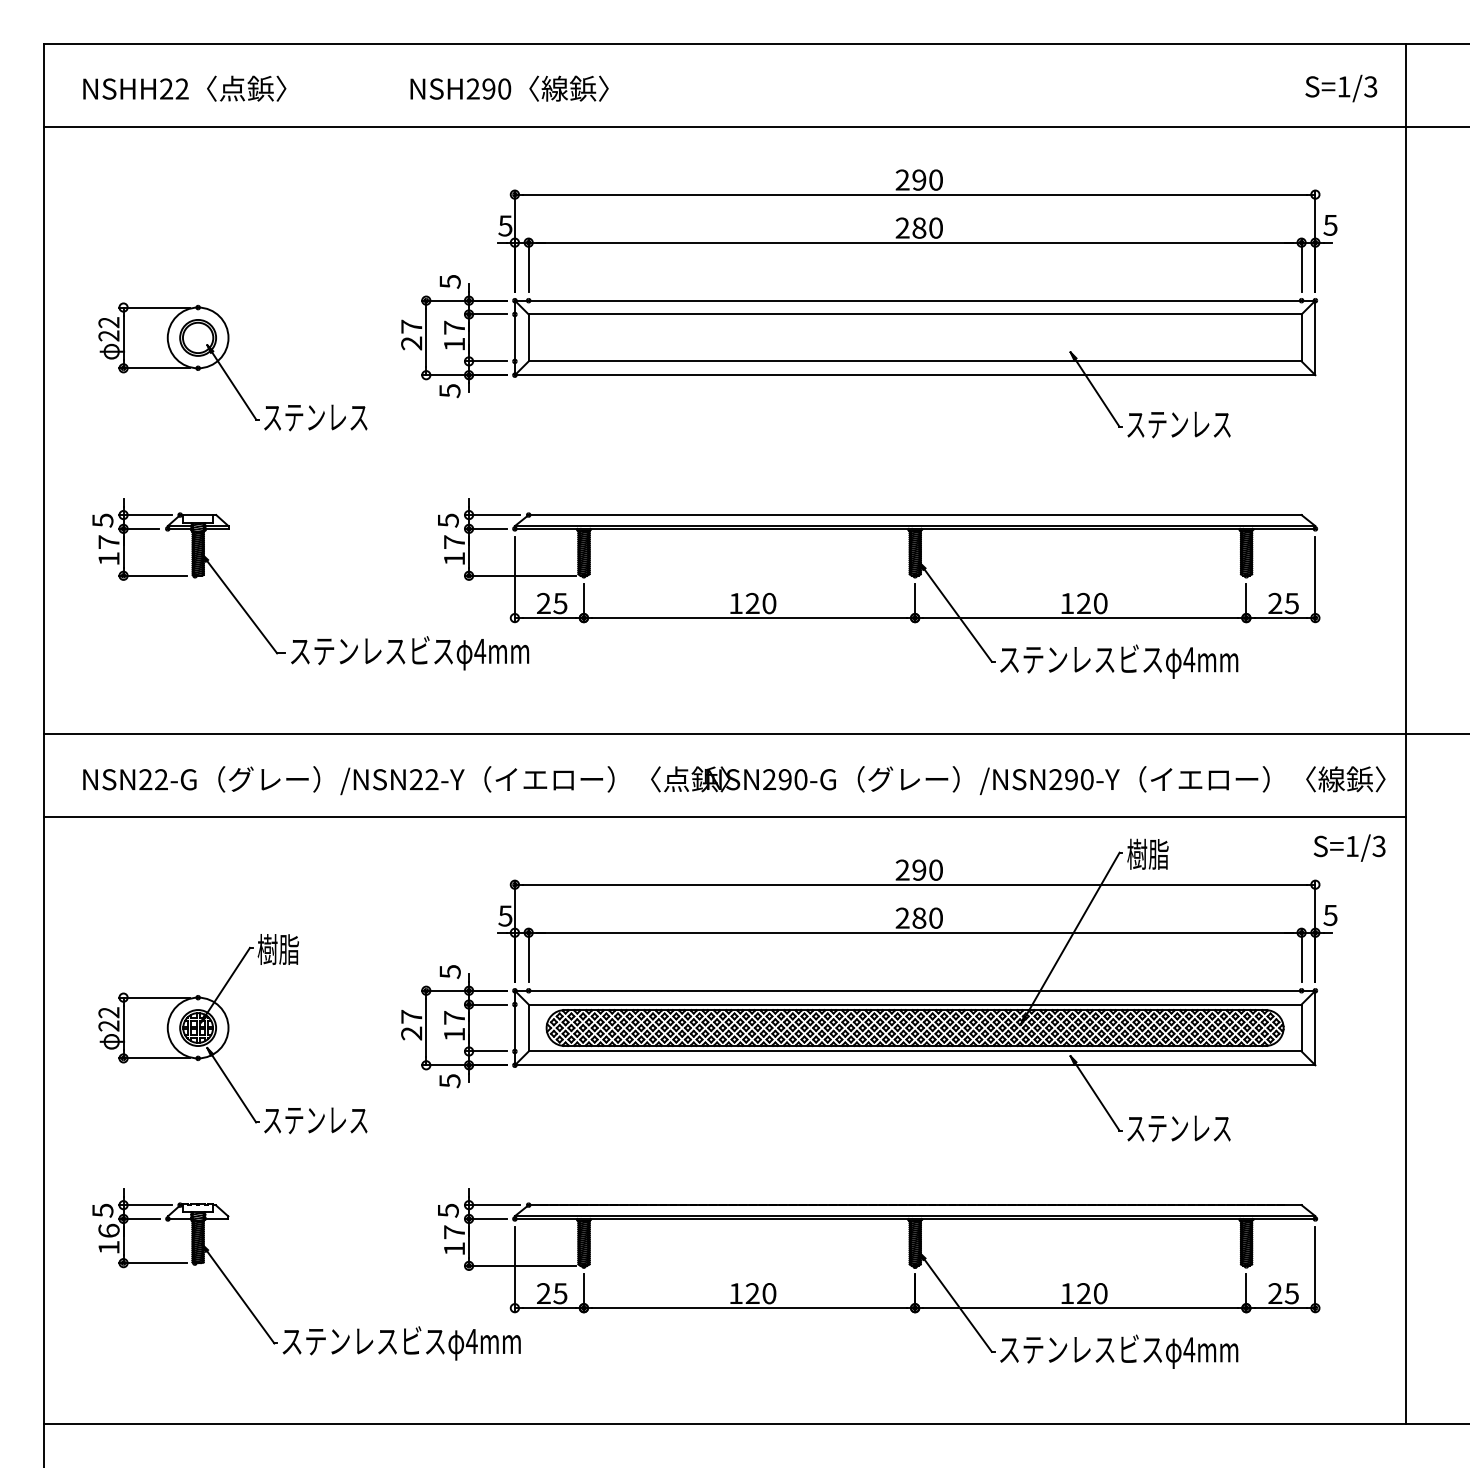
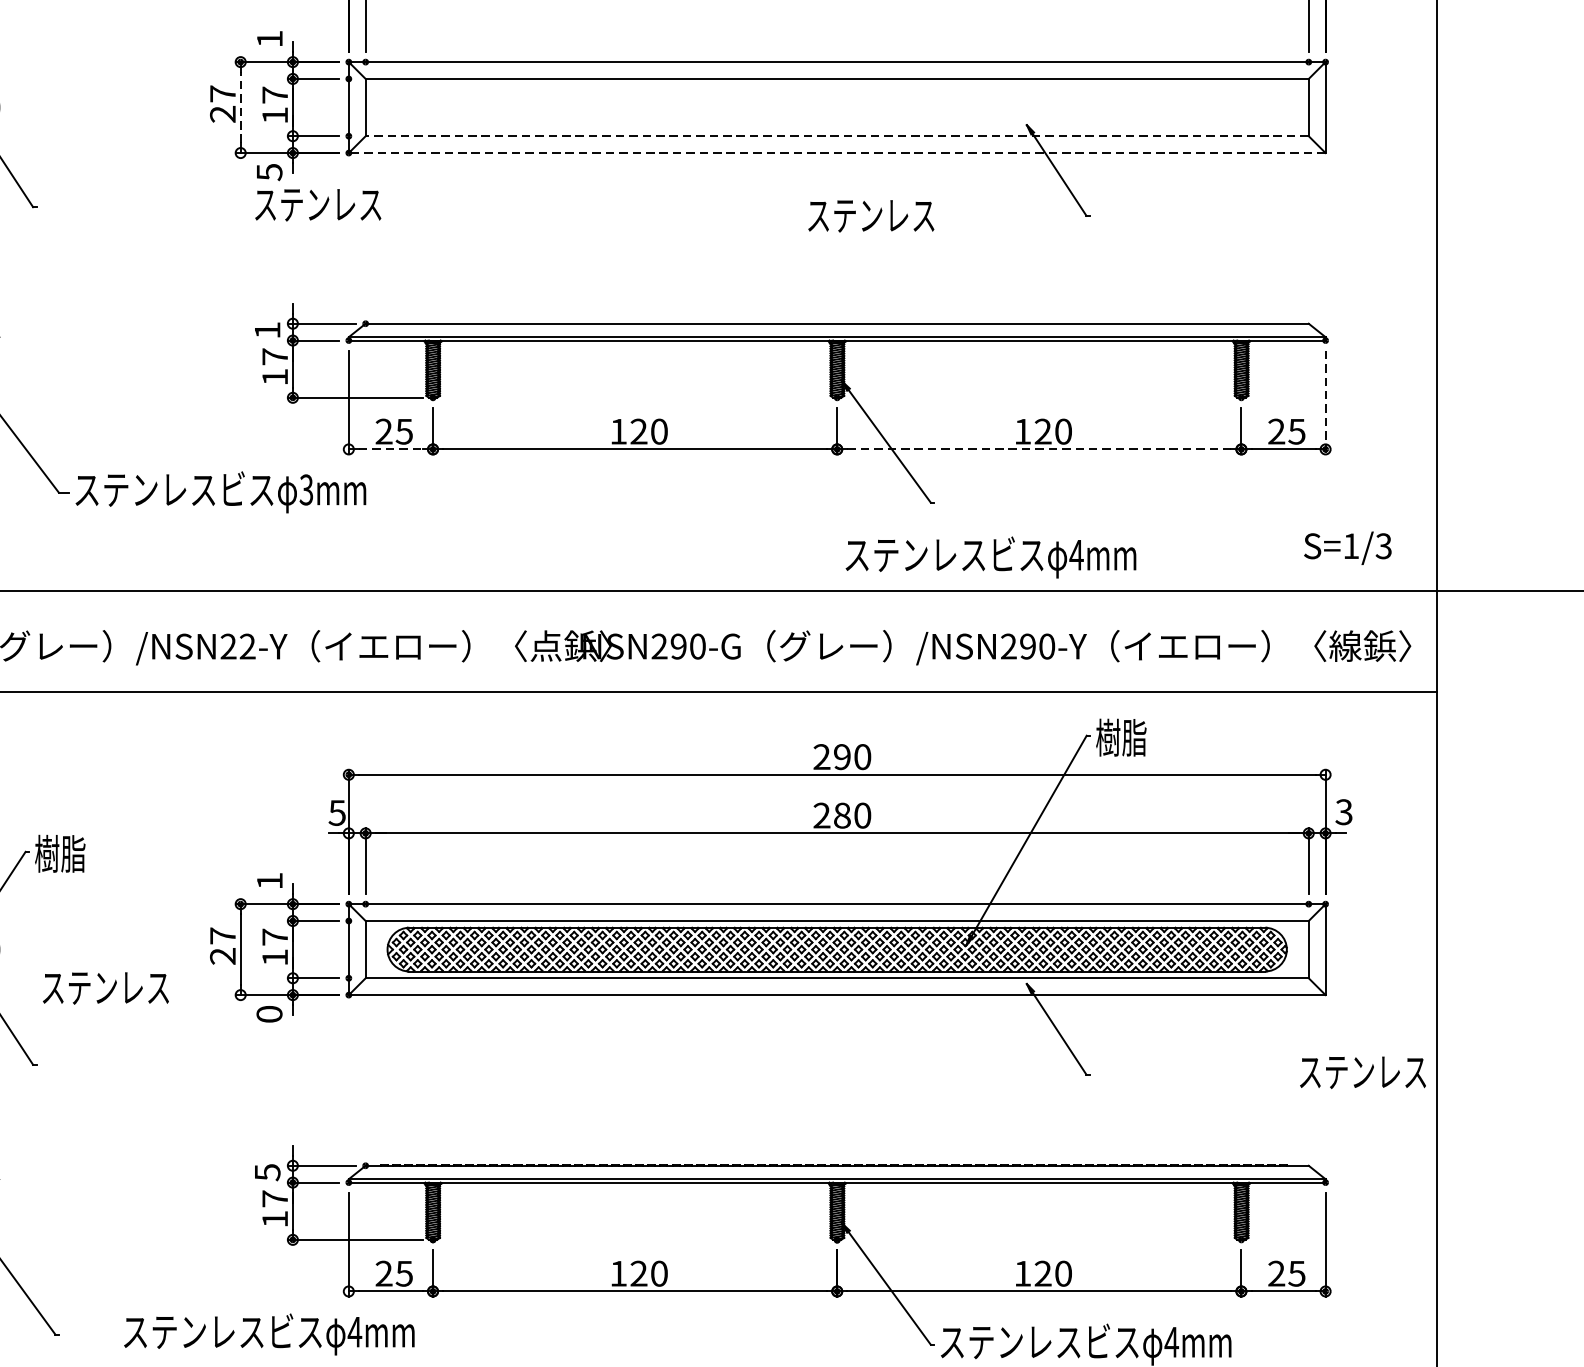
text: (449, 281) -> (269, 38), 5 -> 1
line: (426, 337) -> (240, 107), solid -> dashed
line: (914, 361) -> (836, 136), solid -> dashed
line: (914, 375) -> (836, 153), solid -> dashed
text: (315, 417) -> (317, 204), moved
text: (1178, 424) -> (870, 215), moved
text: (448, 520) -> (267, 330), 5 -> 1
line: (1315, 579) -> (1325, 402), solid -> dashed
line: (549, 618) -> (391, 449), solid -> dashed
line: (1081, 618) -> (1040, 449), solid -> dashed
text: (480, 651) -> (306, 490), 4mm -> 3mm
text: (1119, 661) -> (991, 557), moved
text: (1349, 847) -> (1347, 547), moved
text: (1330, 914) -> (1344, 811), 5 -> 3
text: (449, 972) -> (269, 881), 5 -> 1
text: (449, 1081) -> (269, 1014), 5 -> 0
text: (315, 1120) -> (105, 988), moved
text: (1178, 1128) -> (1362, 1072), moved
text: (401, 1343) -> (269, 1334), moved

